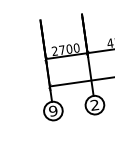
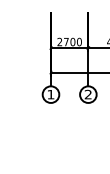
text: (52, 110) -> (50, 94), 9 -> 1

